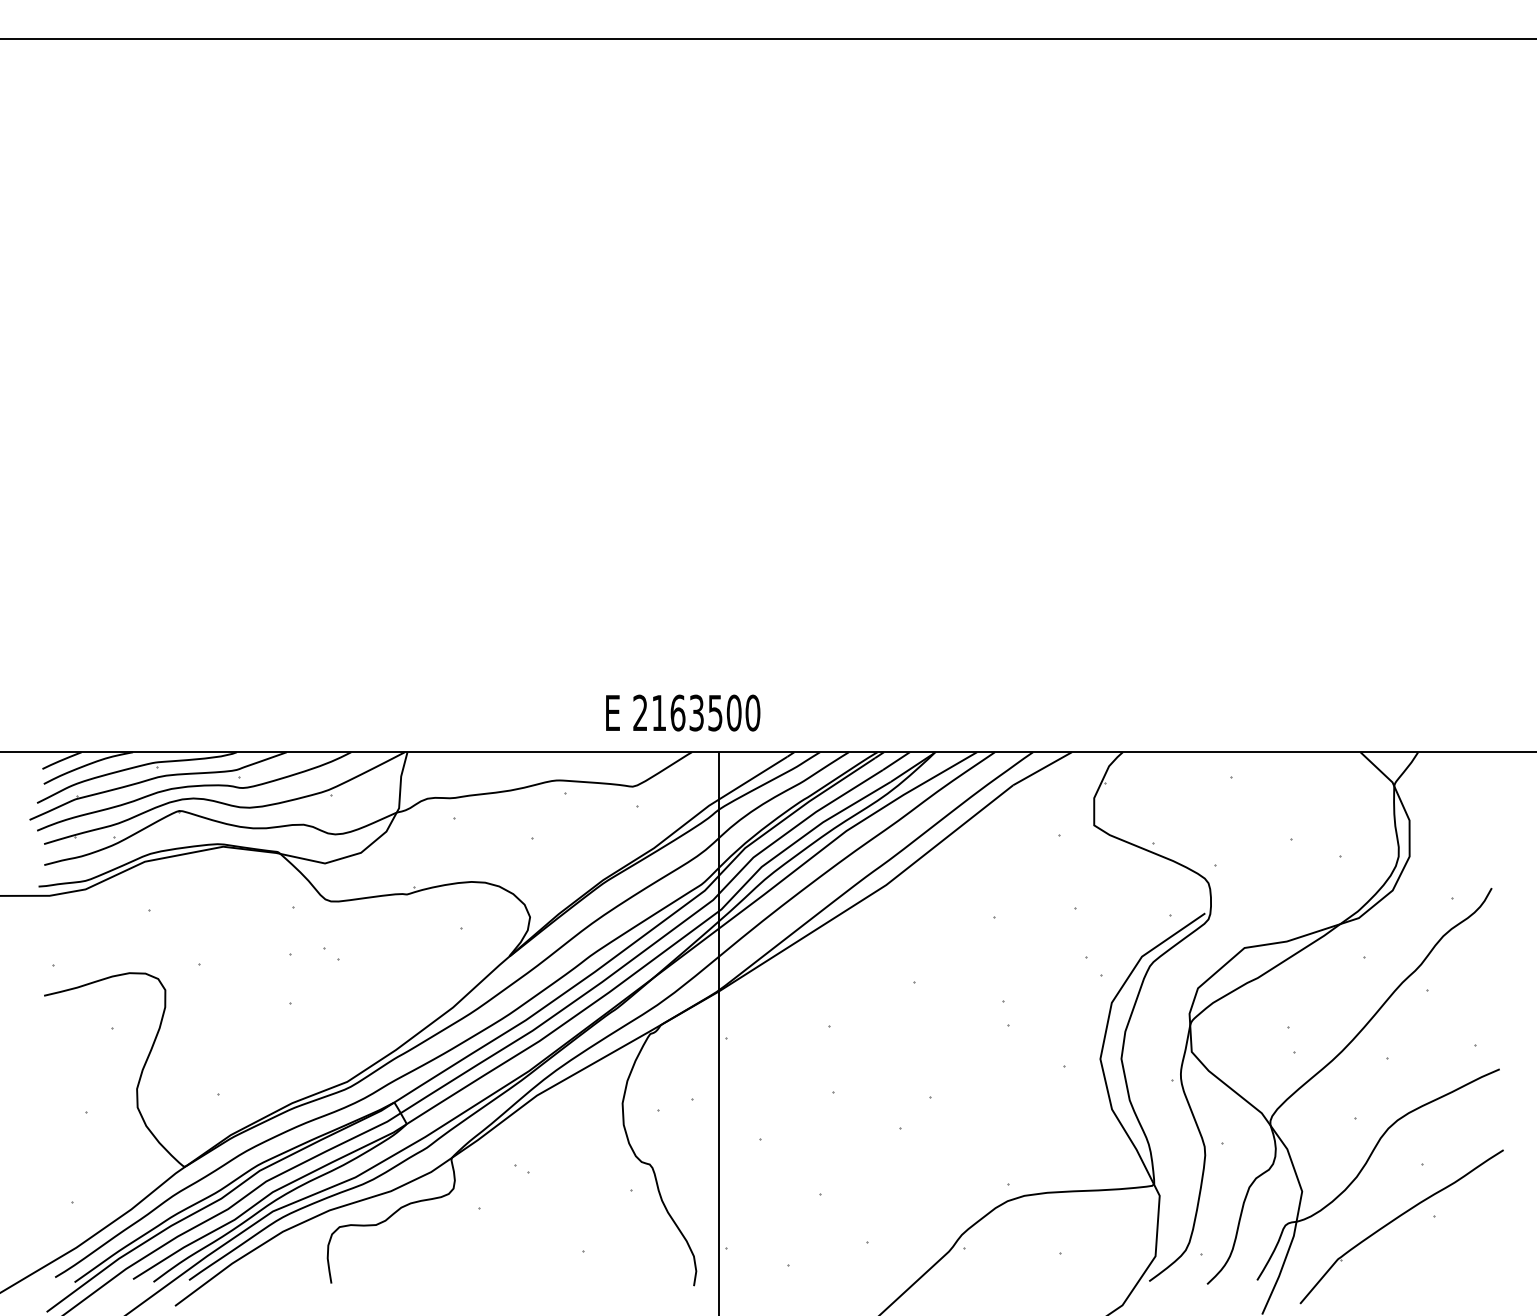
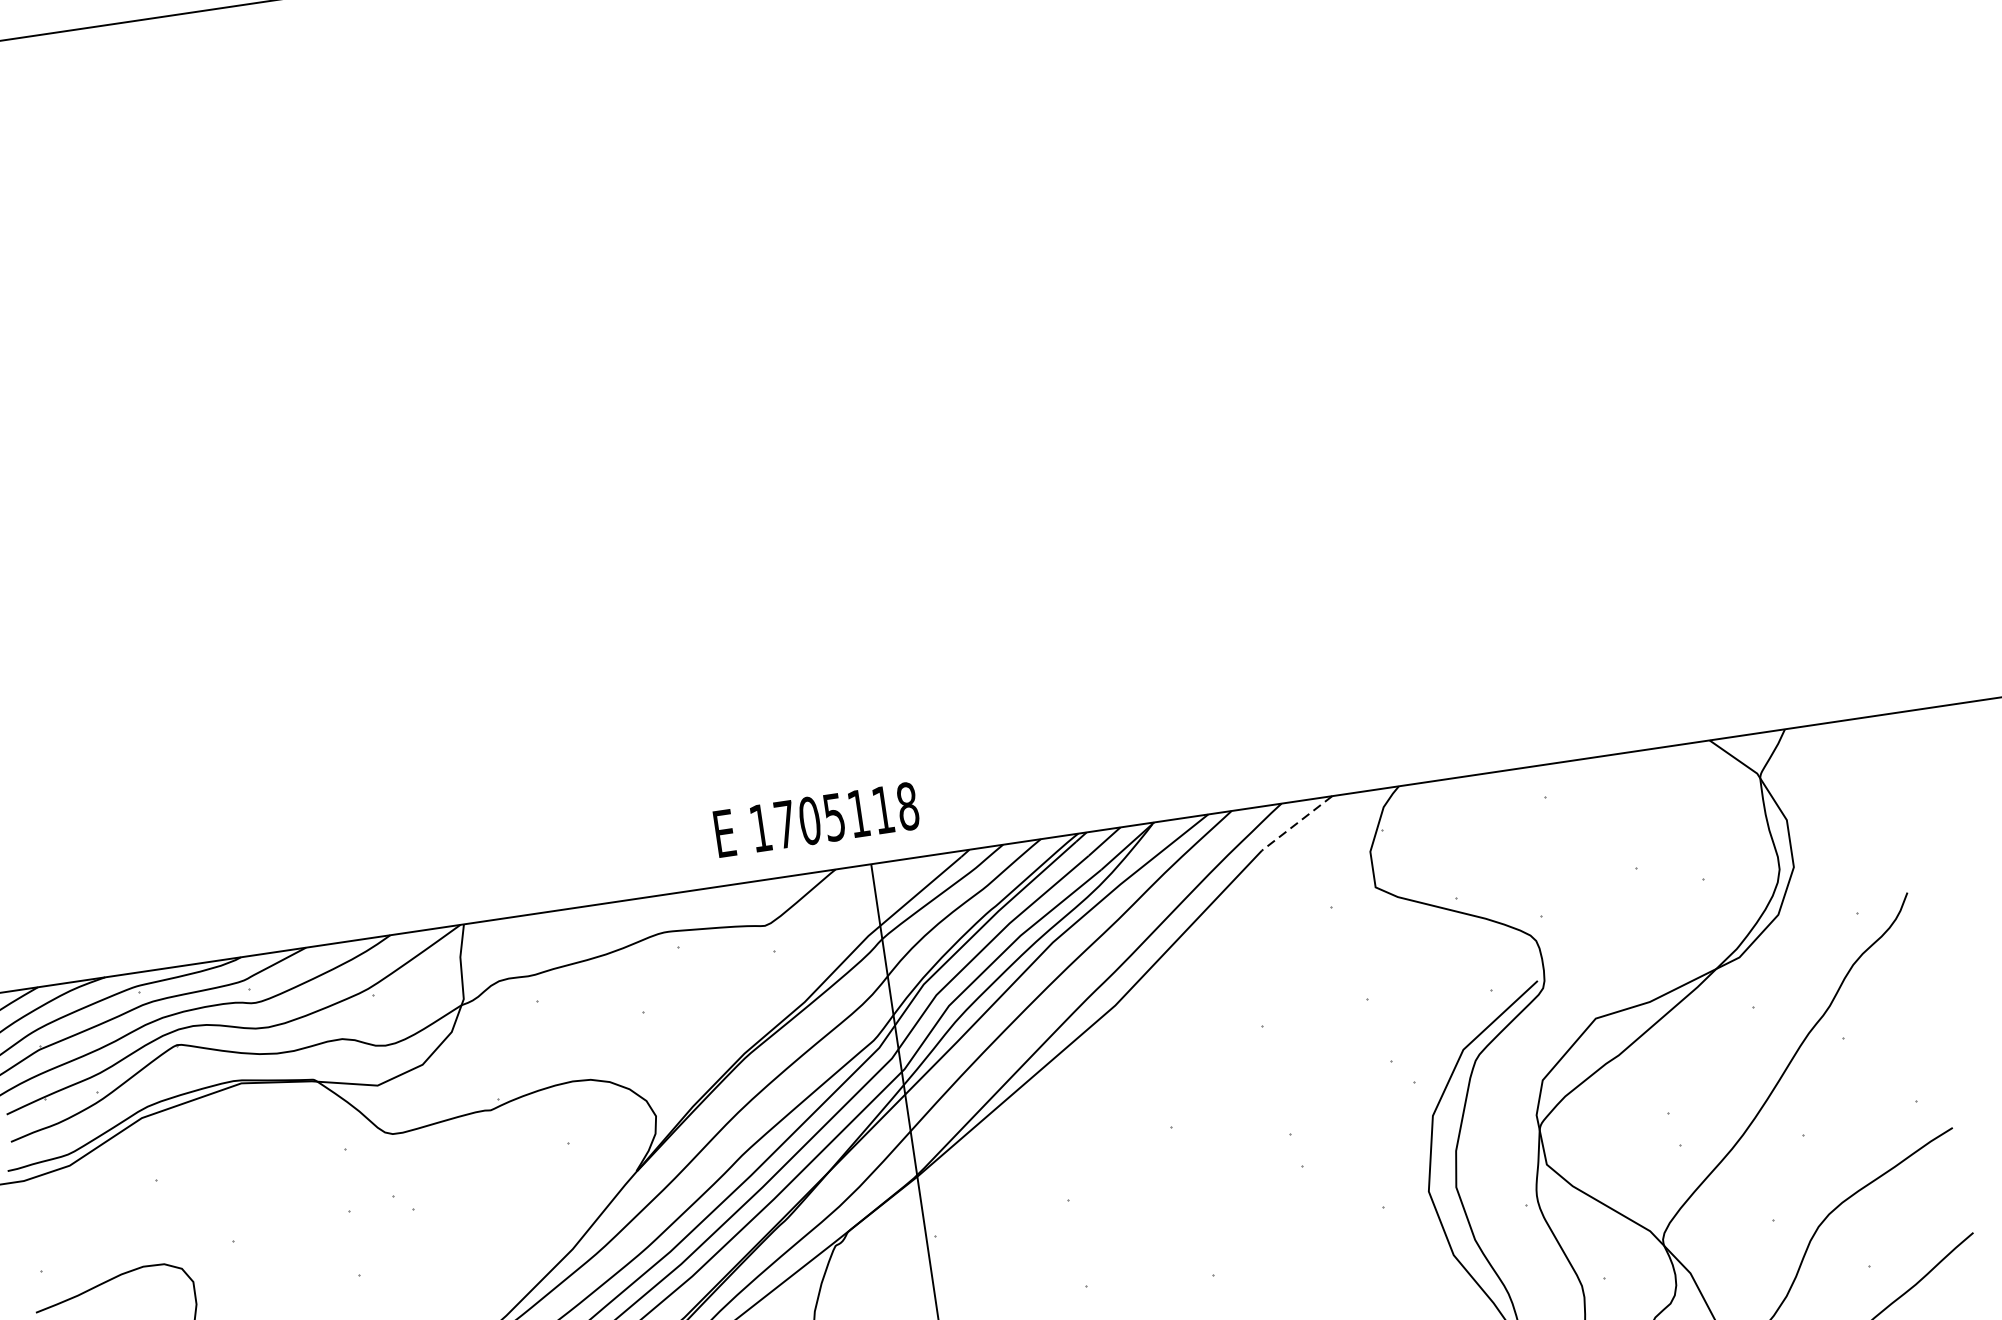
text: (696, 712) -> (834, 816), 2163500 -> 1705118
line: (1042, 768) -> (1297, 822), solid -> dashed

